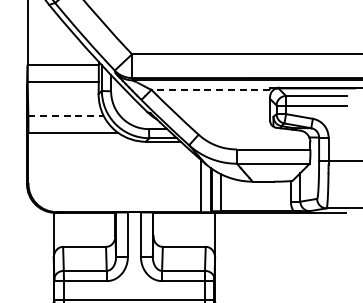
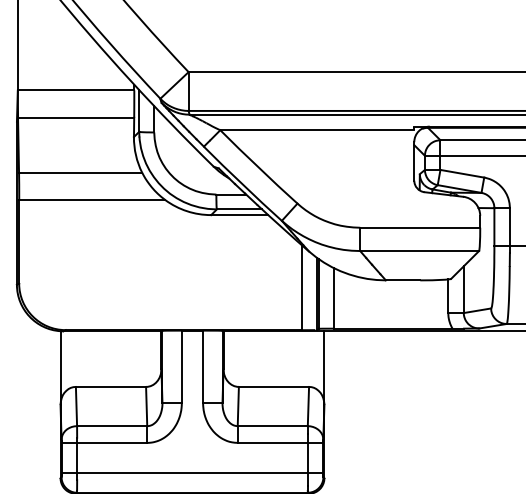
line: (210, 89) -> (316, 129), dashed -> solid
line: (66, 115) -> (81, 172), dashed -> solid

